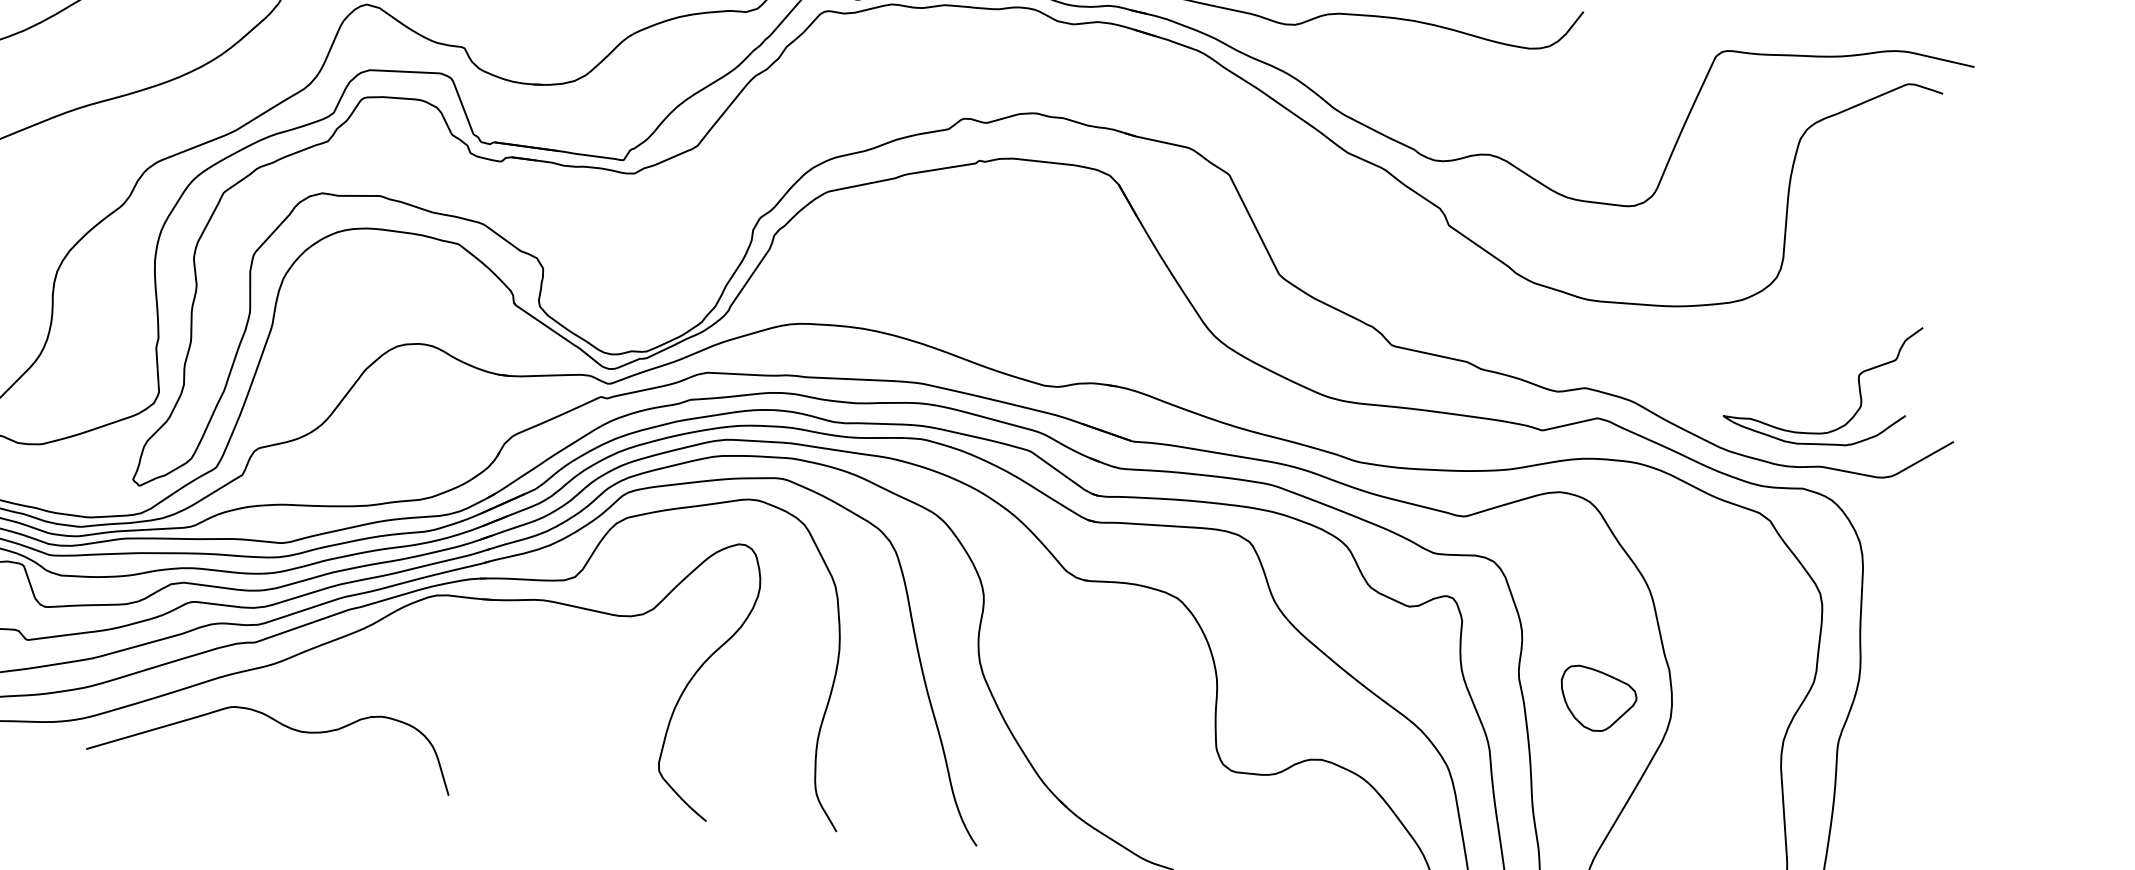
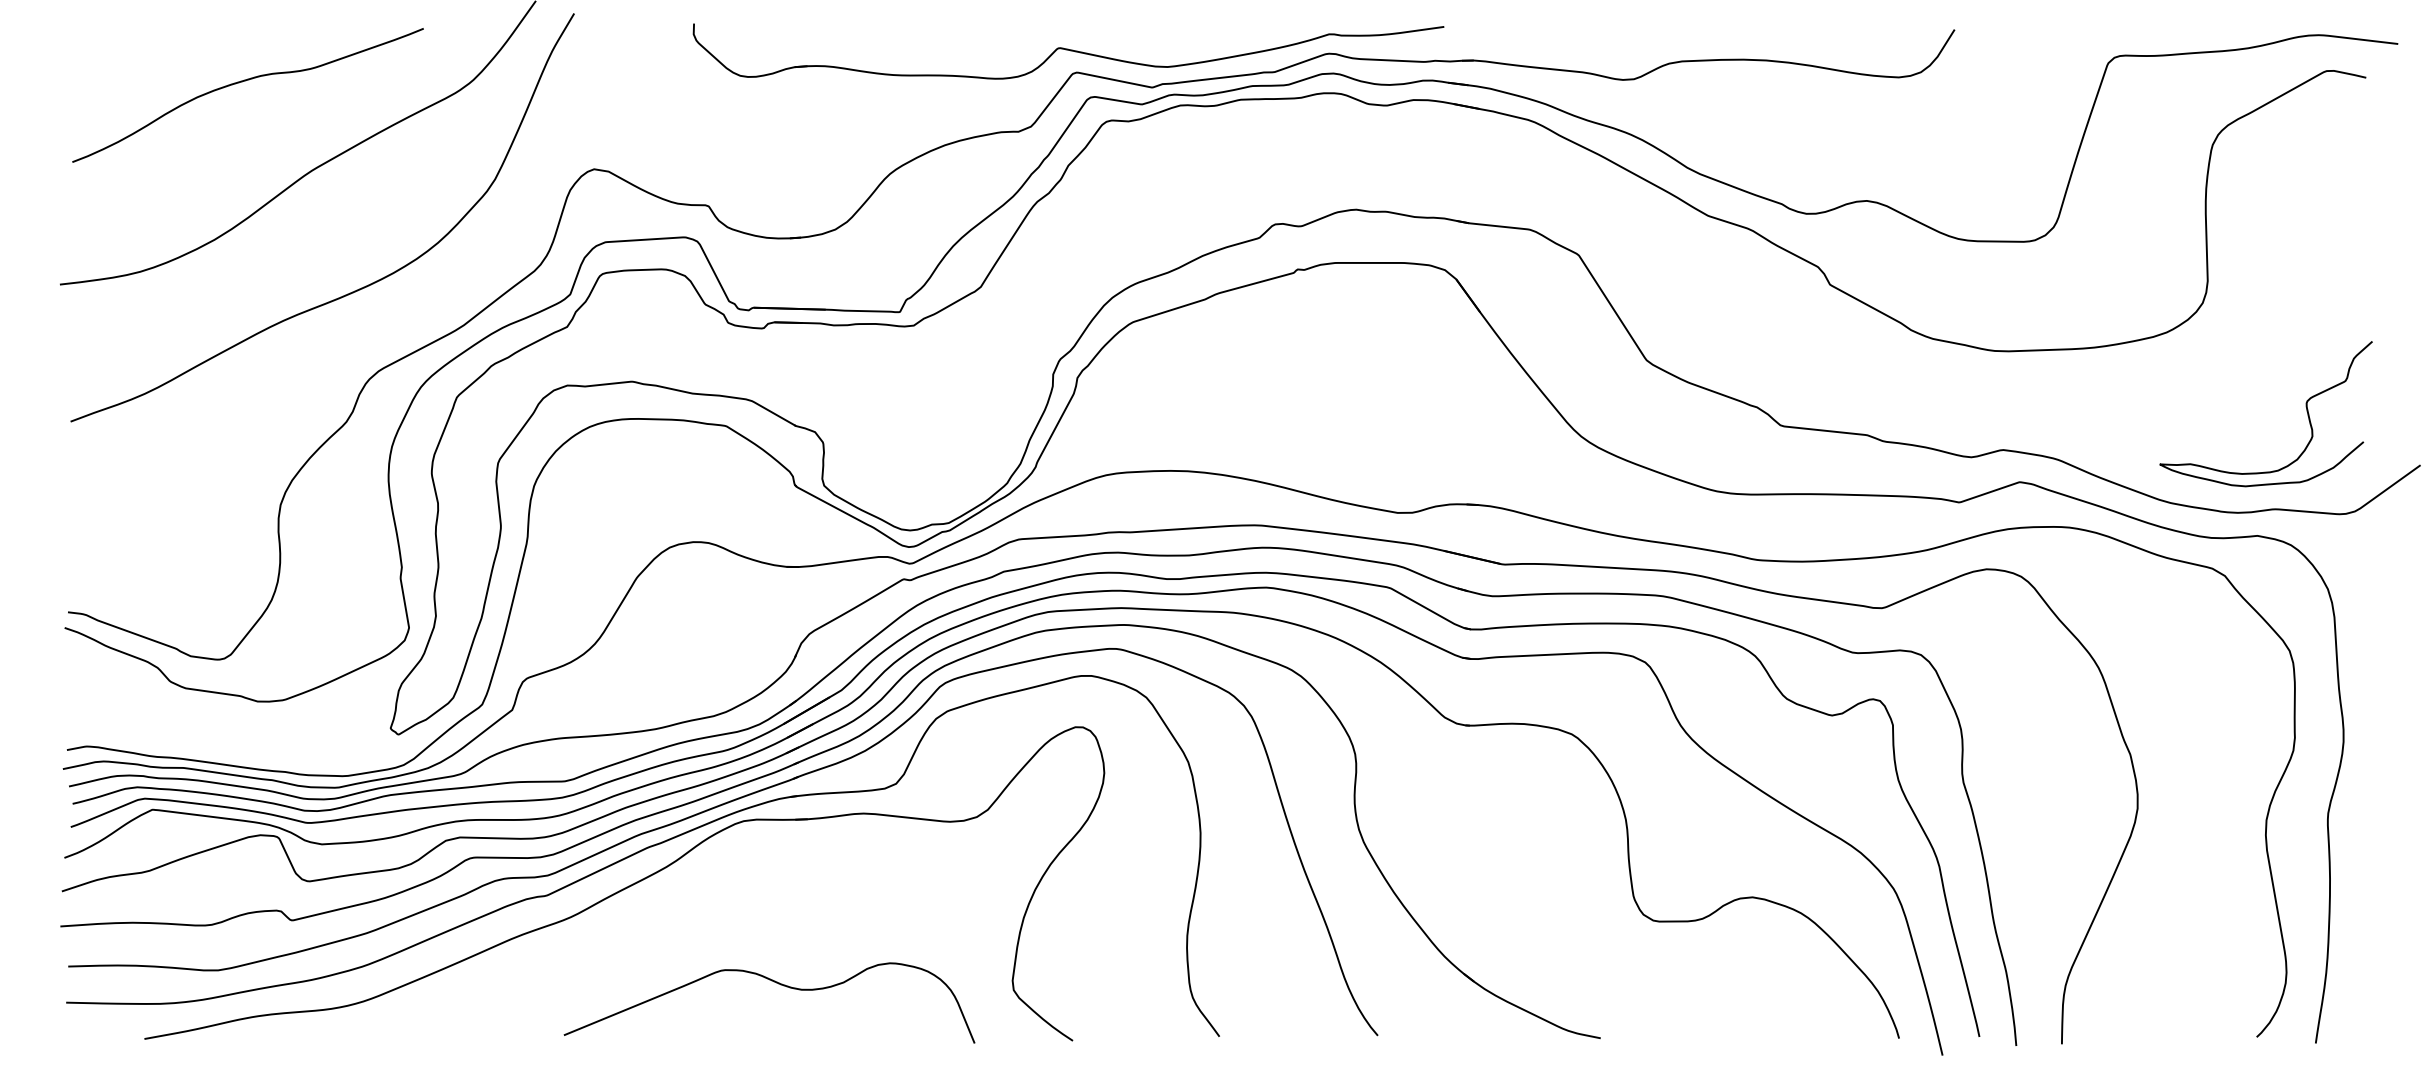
part: (1597, 699) -> (2053, 796), removed
curve: (280, 724) -> (778, 984), moved

